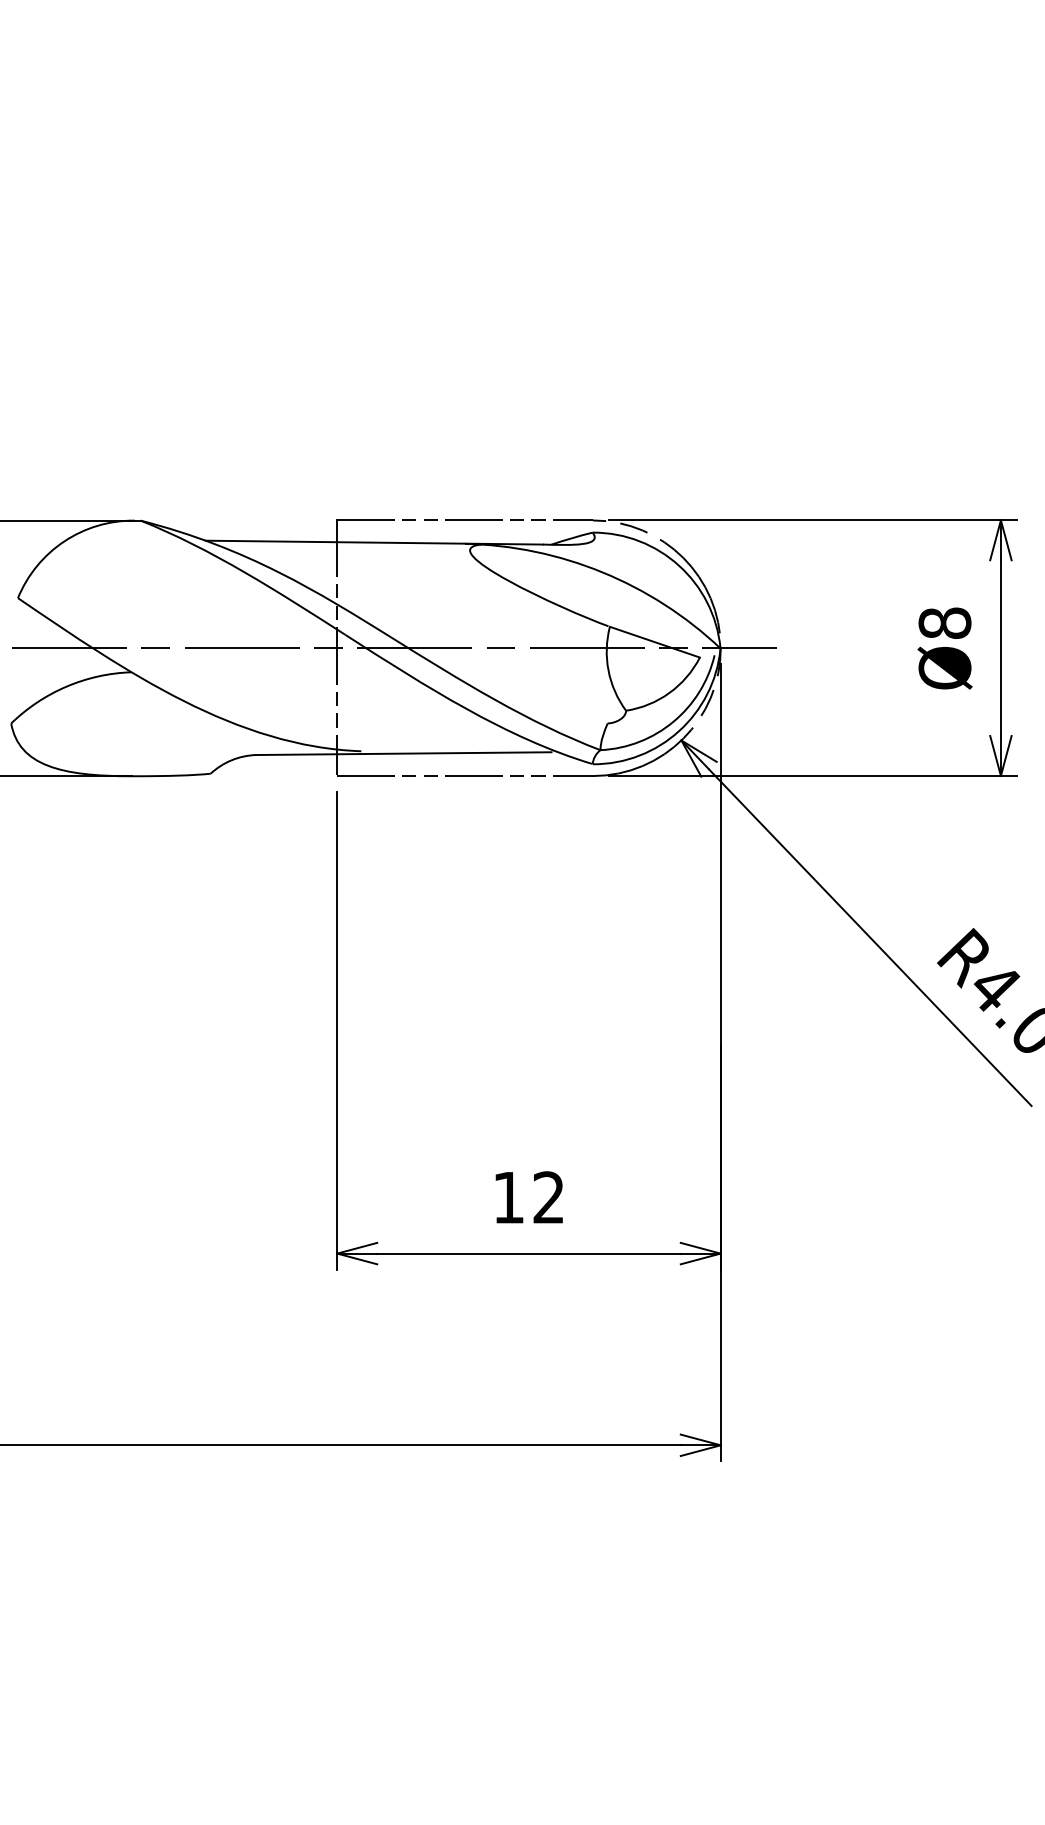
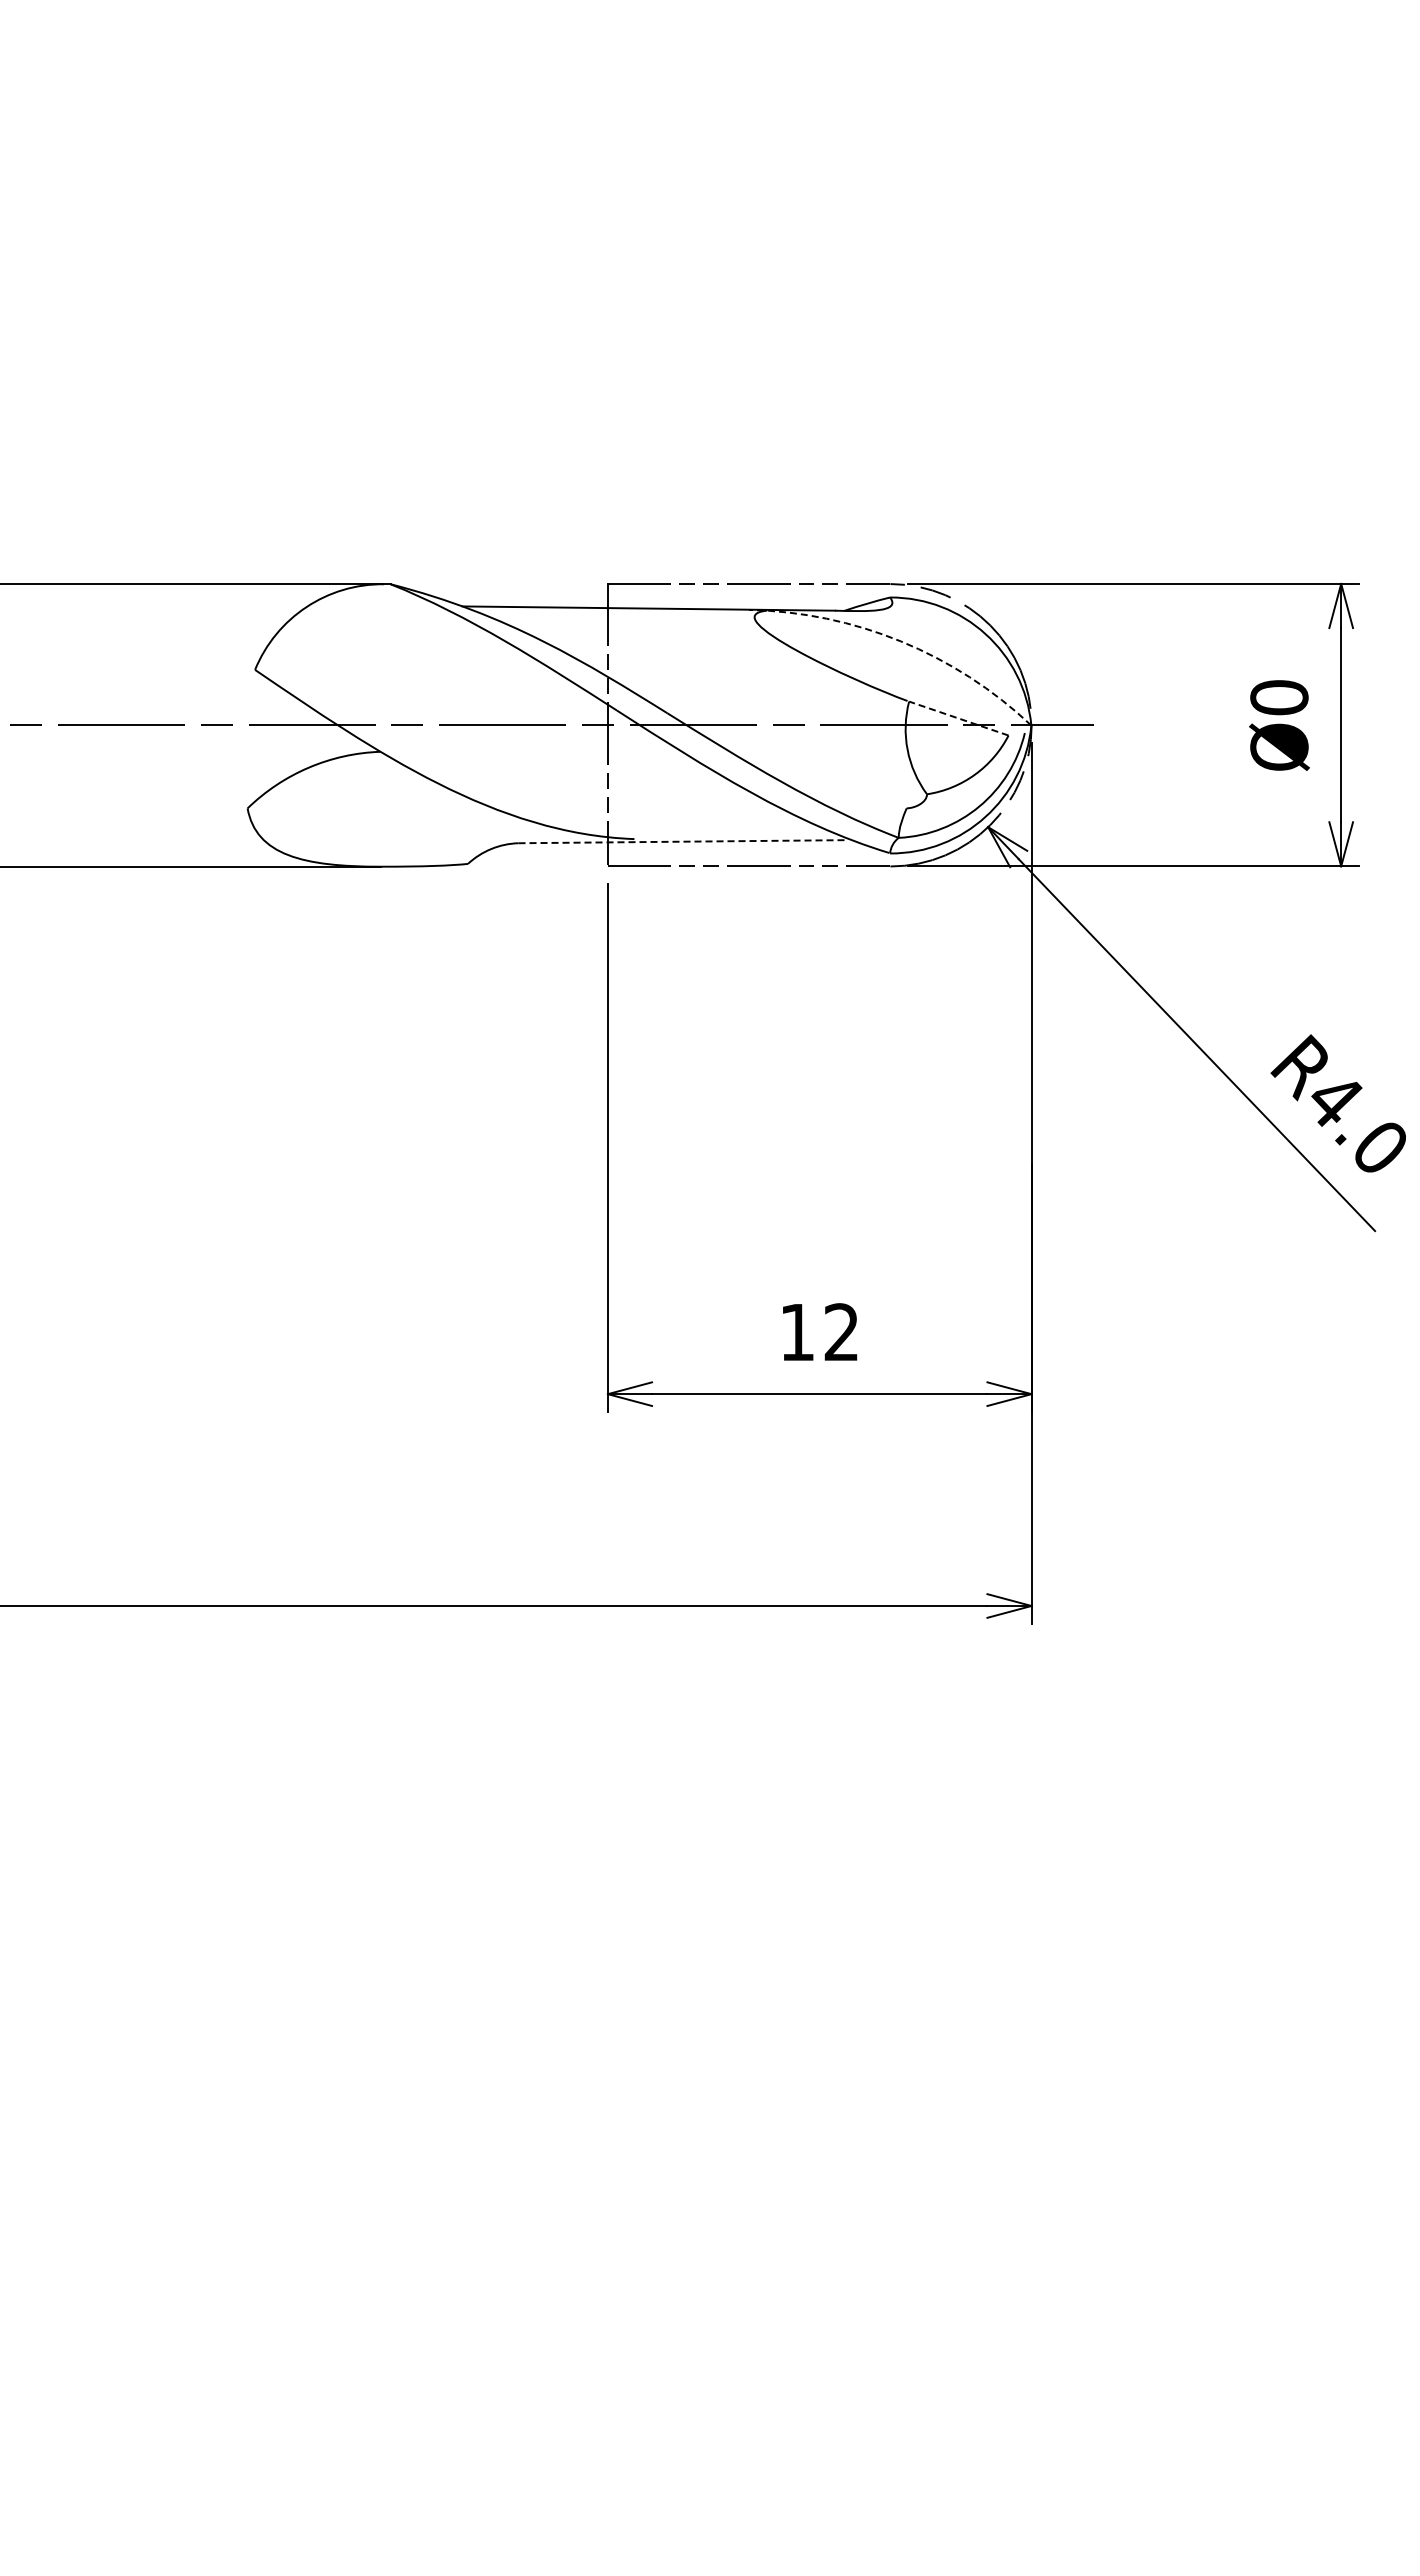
arc: (602, 572) -> (900, 641), solid -> dashed
text: (945, 623) -> (1279, 697), Ø8 -> Ø0
line: (654, 642) -> (958, 718), solid -> dashed
line: (404, 753) -> (682, 841), solid -> dashed

